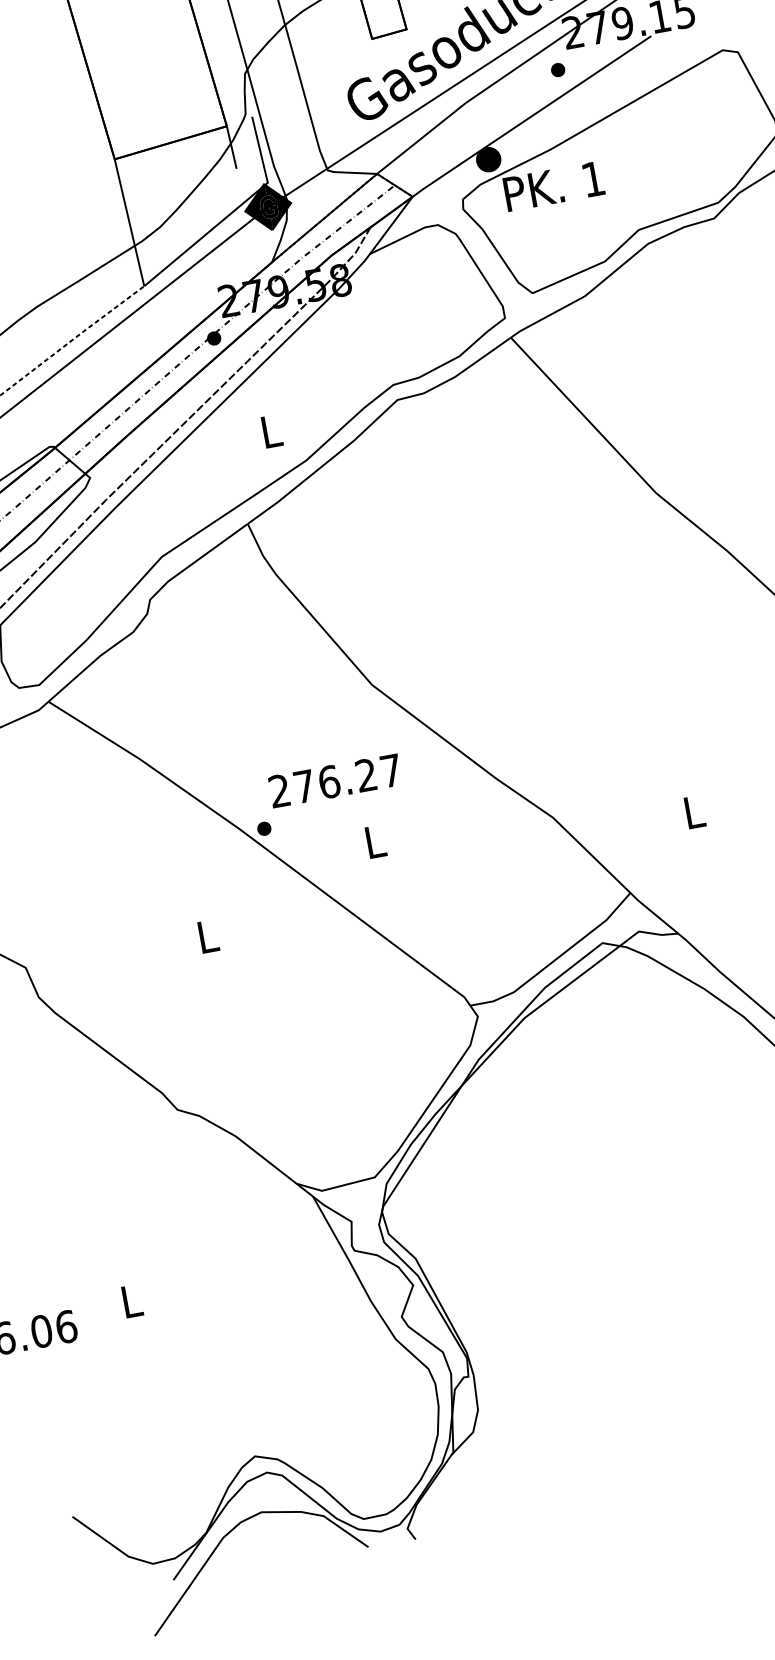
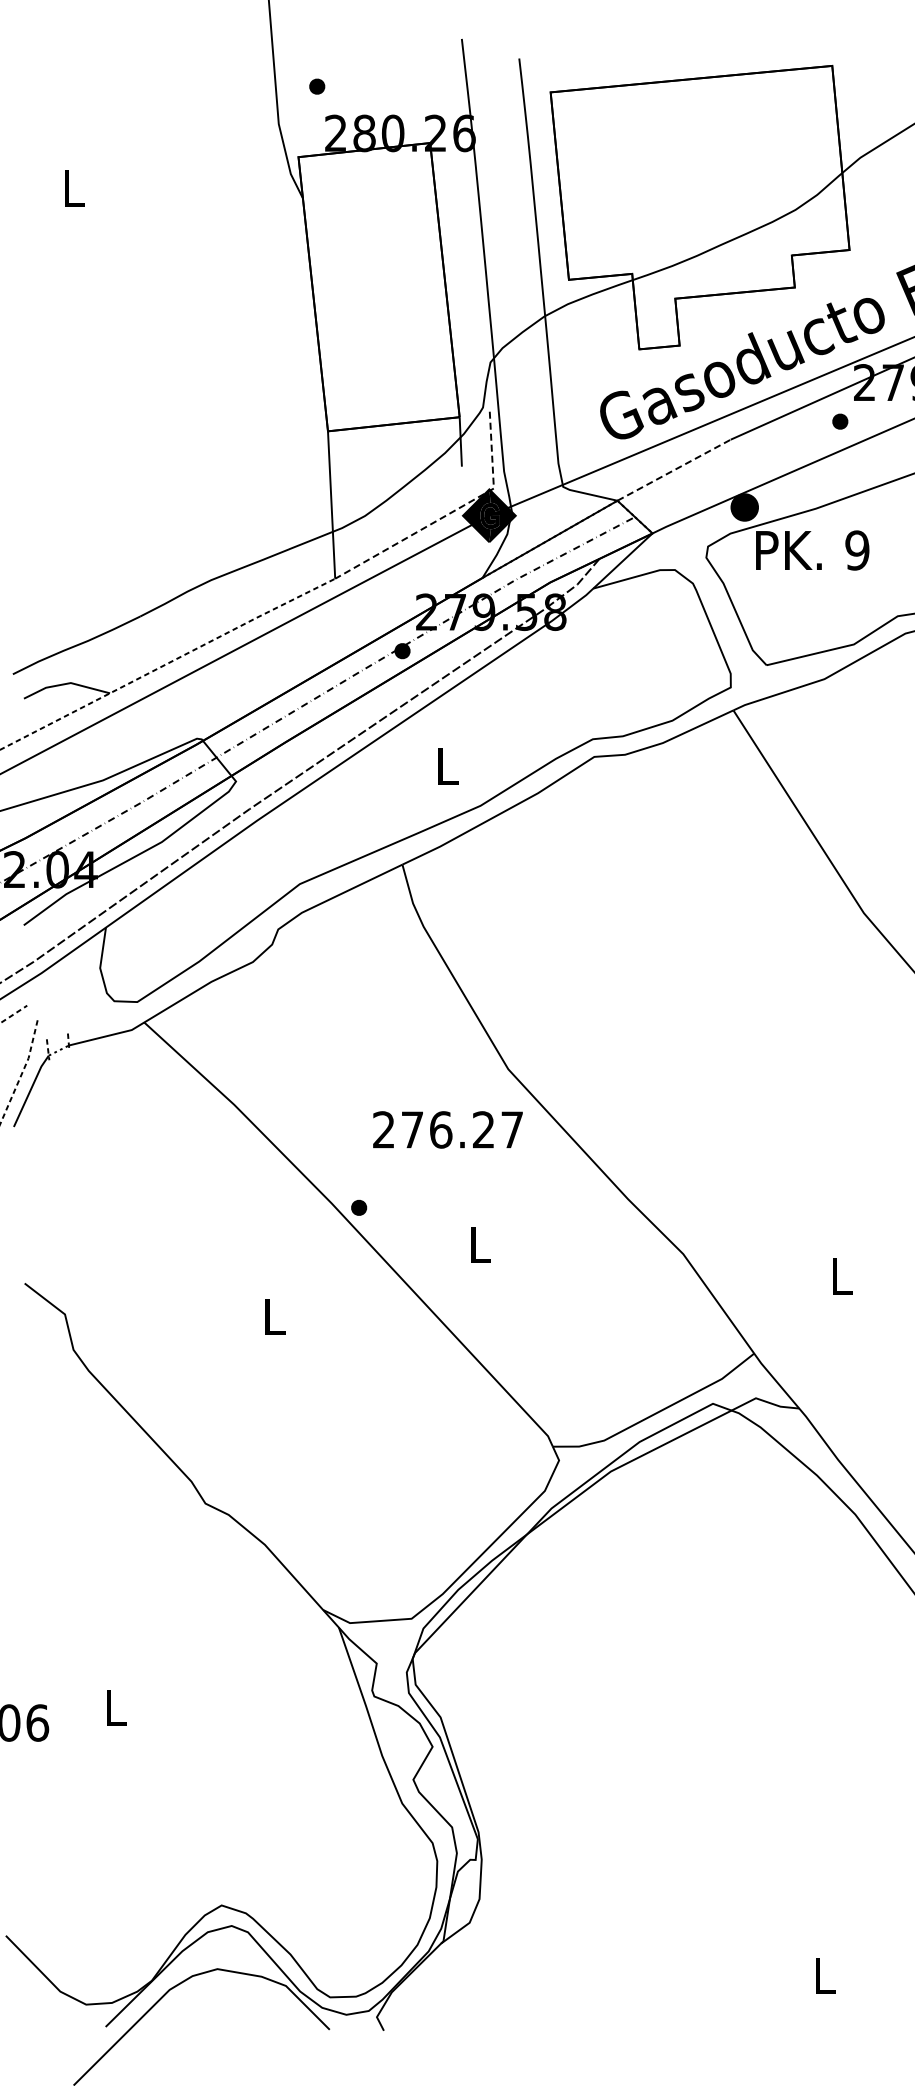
line: (421, 137) -> (674, 469), solid -> dashed
text: (593, 179) -> (857, 550), 1 -> 9
line: (231, 212) -> (447, 514), solid -> dashed
text: (334, 780) -> (447, 1129), moved

